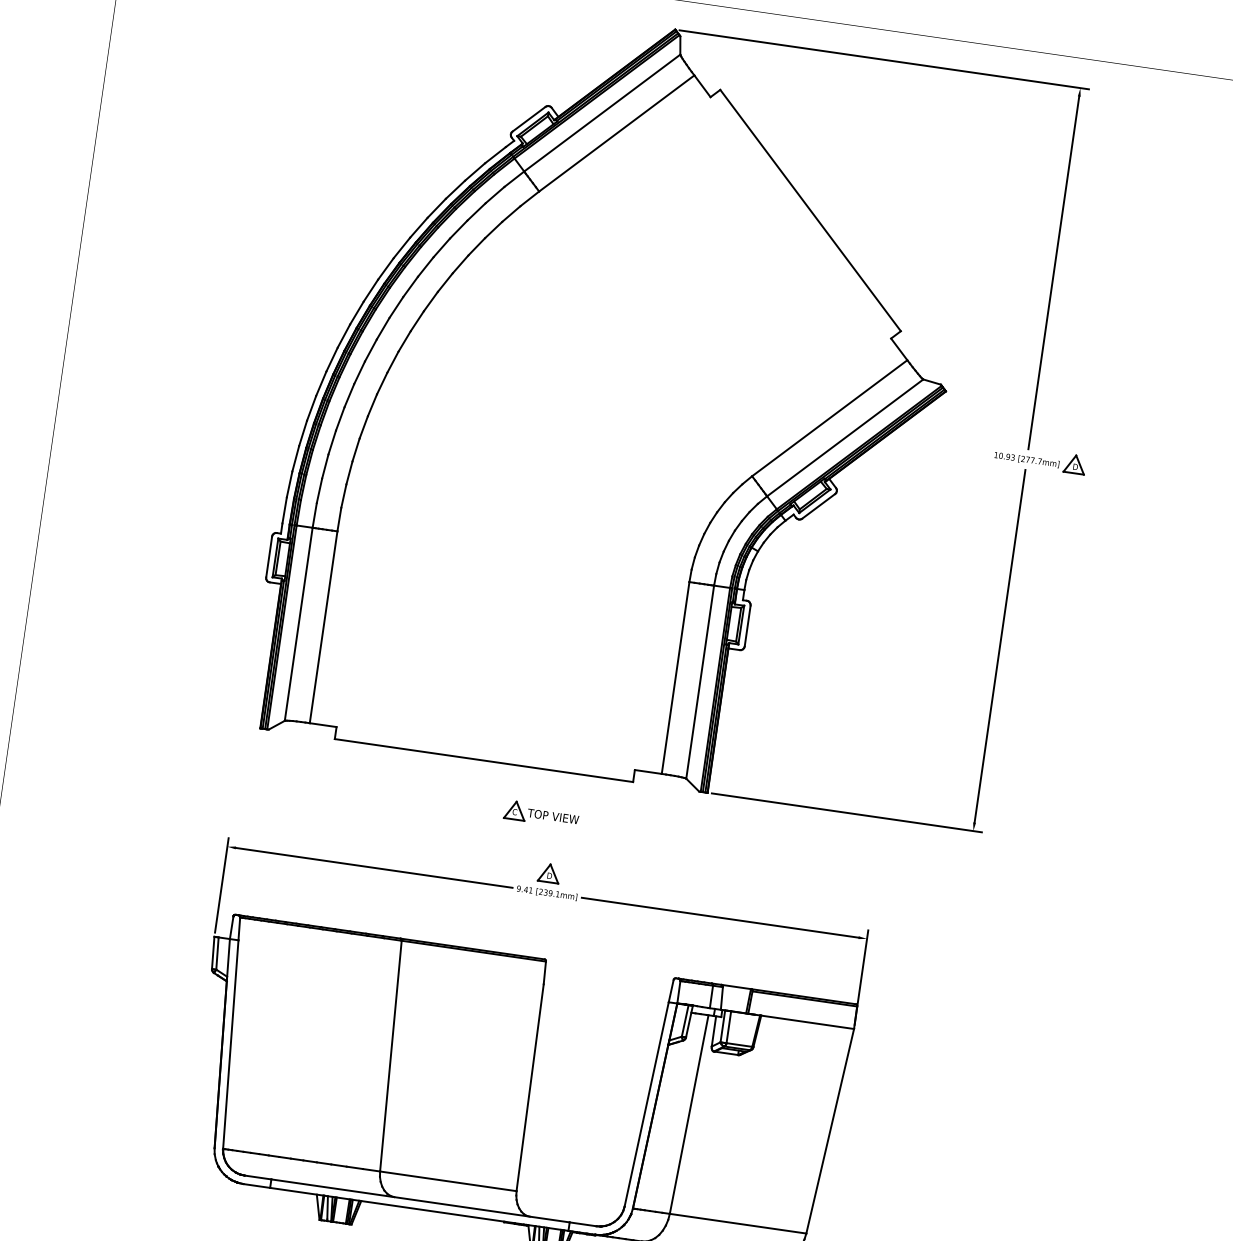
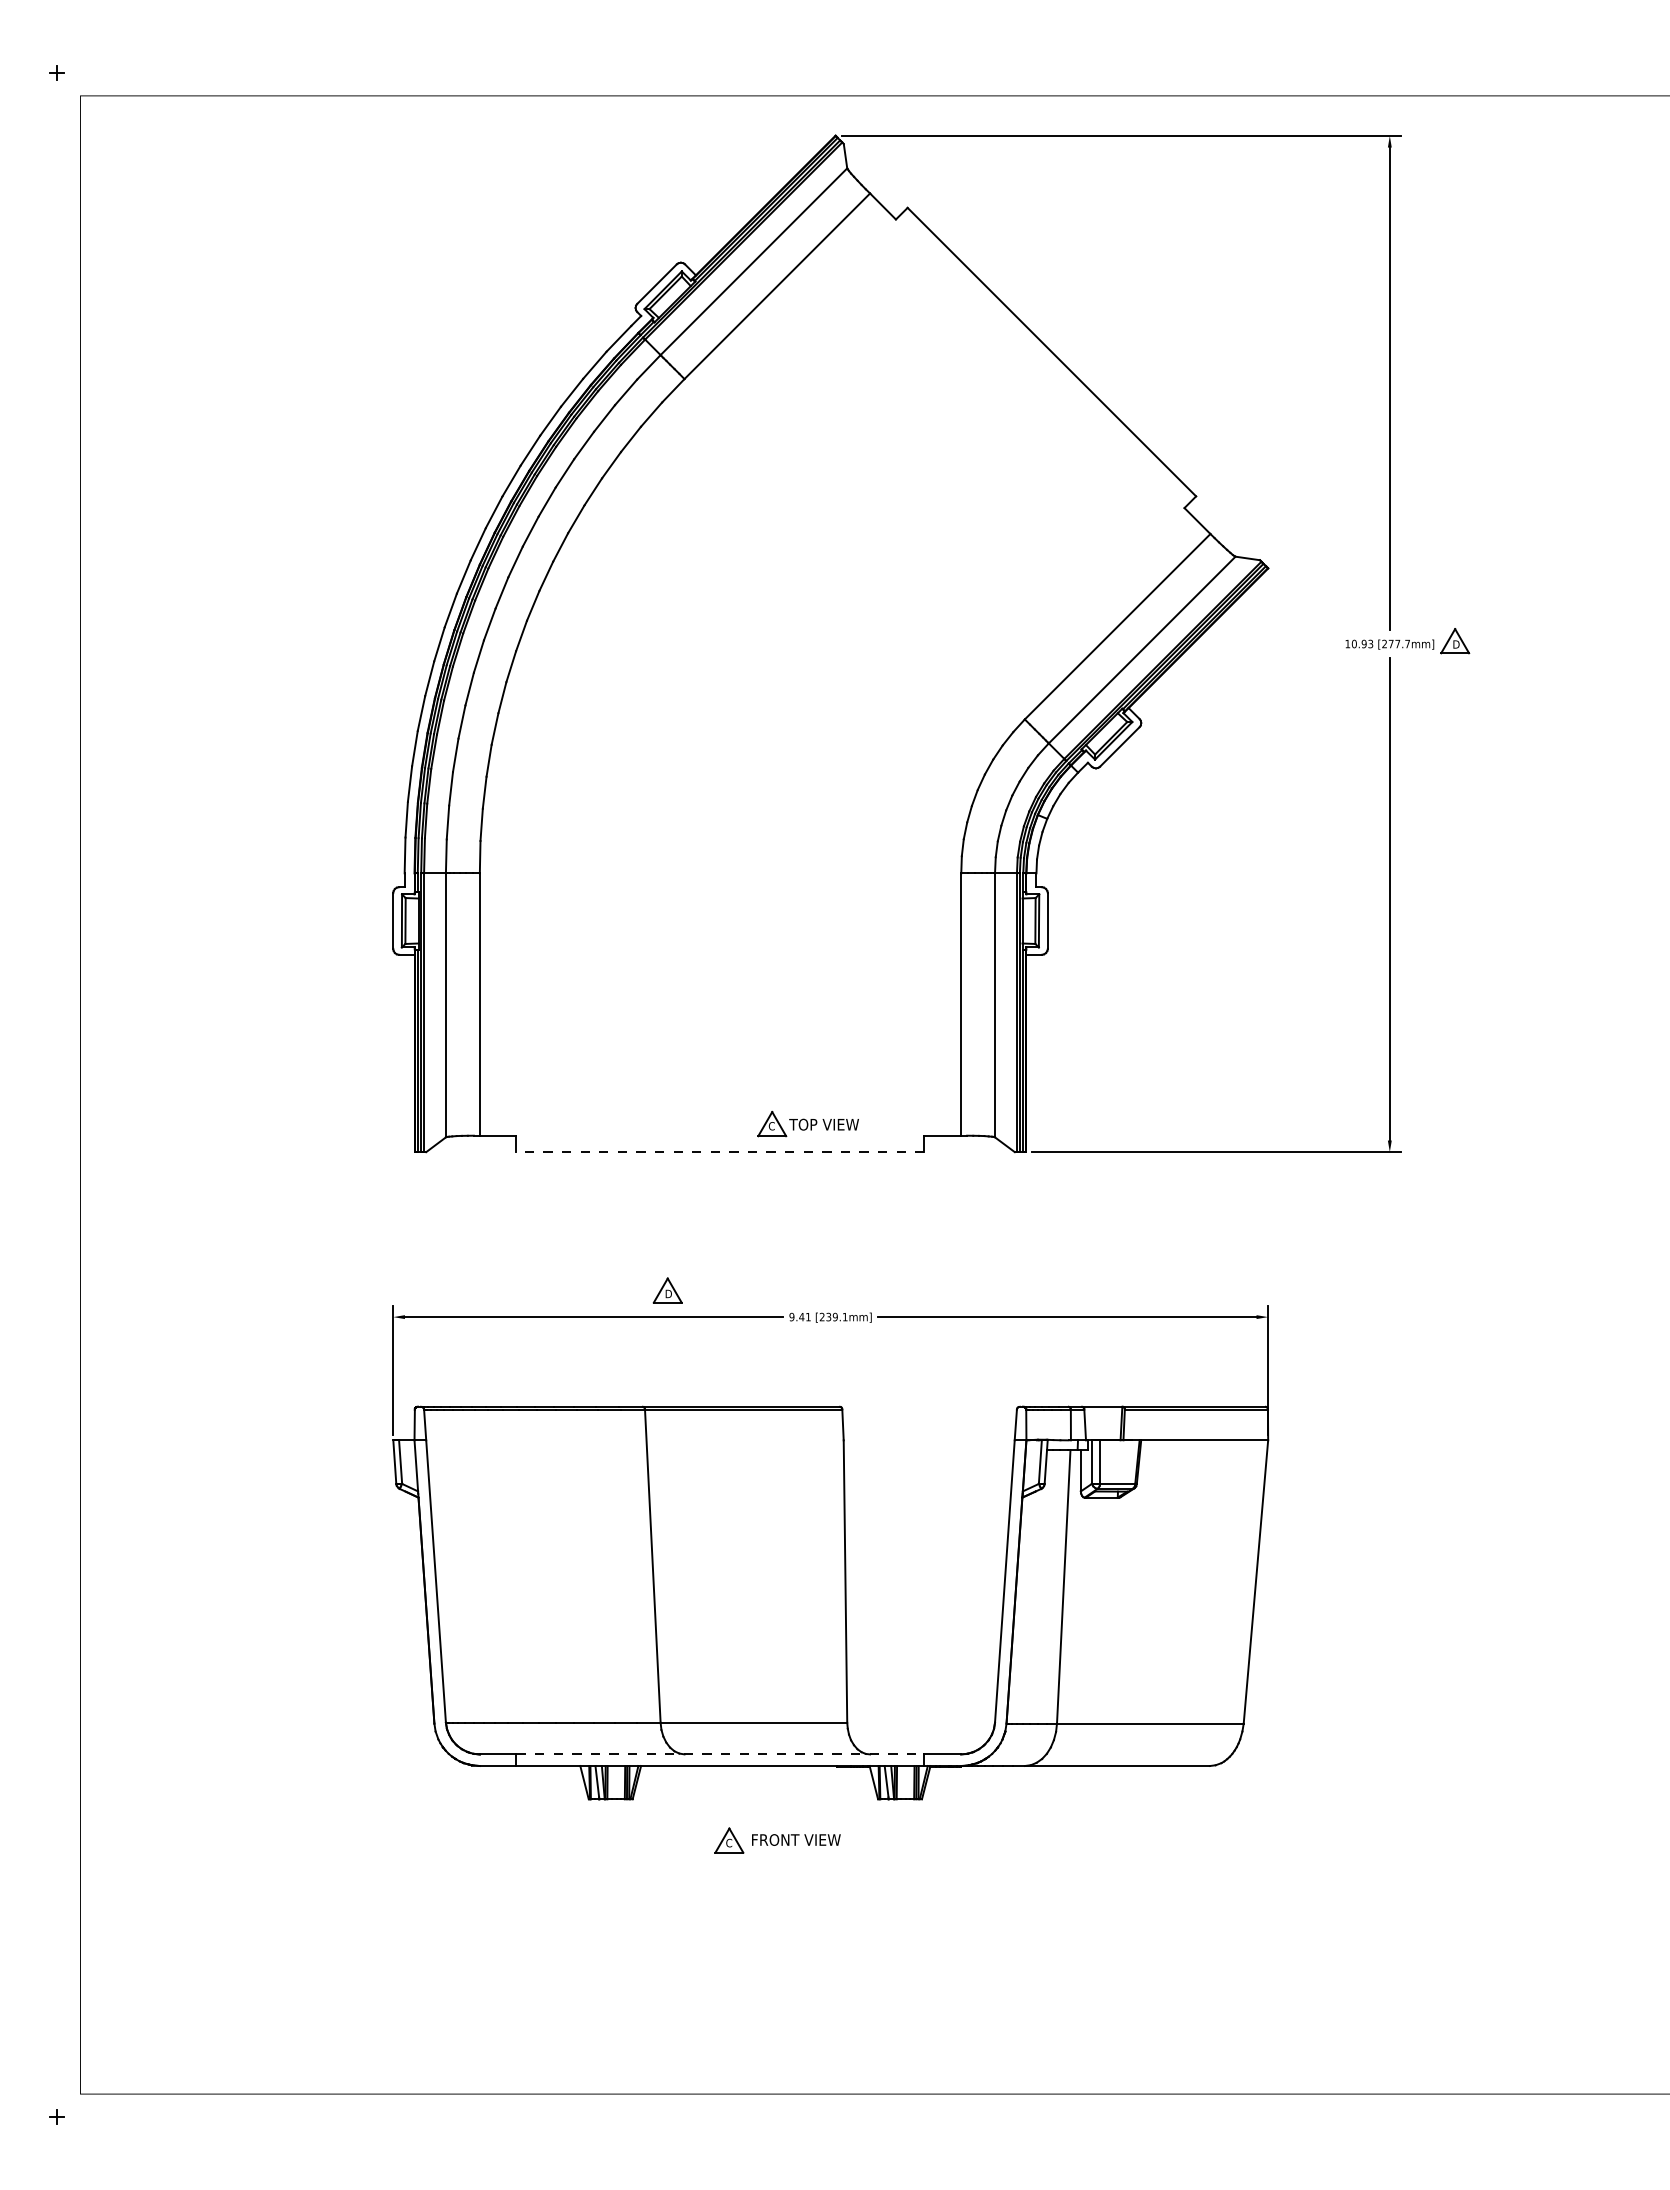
line: (483, 760) -> (719, 1152), solid -> dashed
part: (541, 813) -> (807, 1123), moved
part: (549, 873) -> (667, 1290), moved
line: (420, 1200) -> (720, 1754), solid -> dashed

